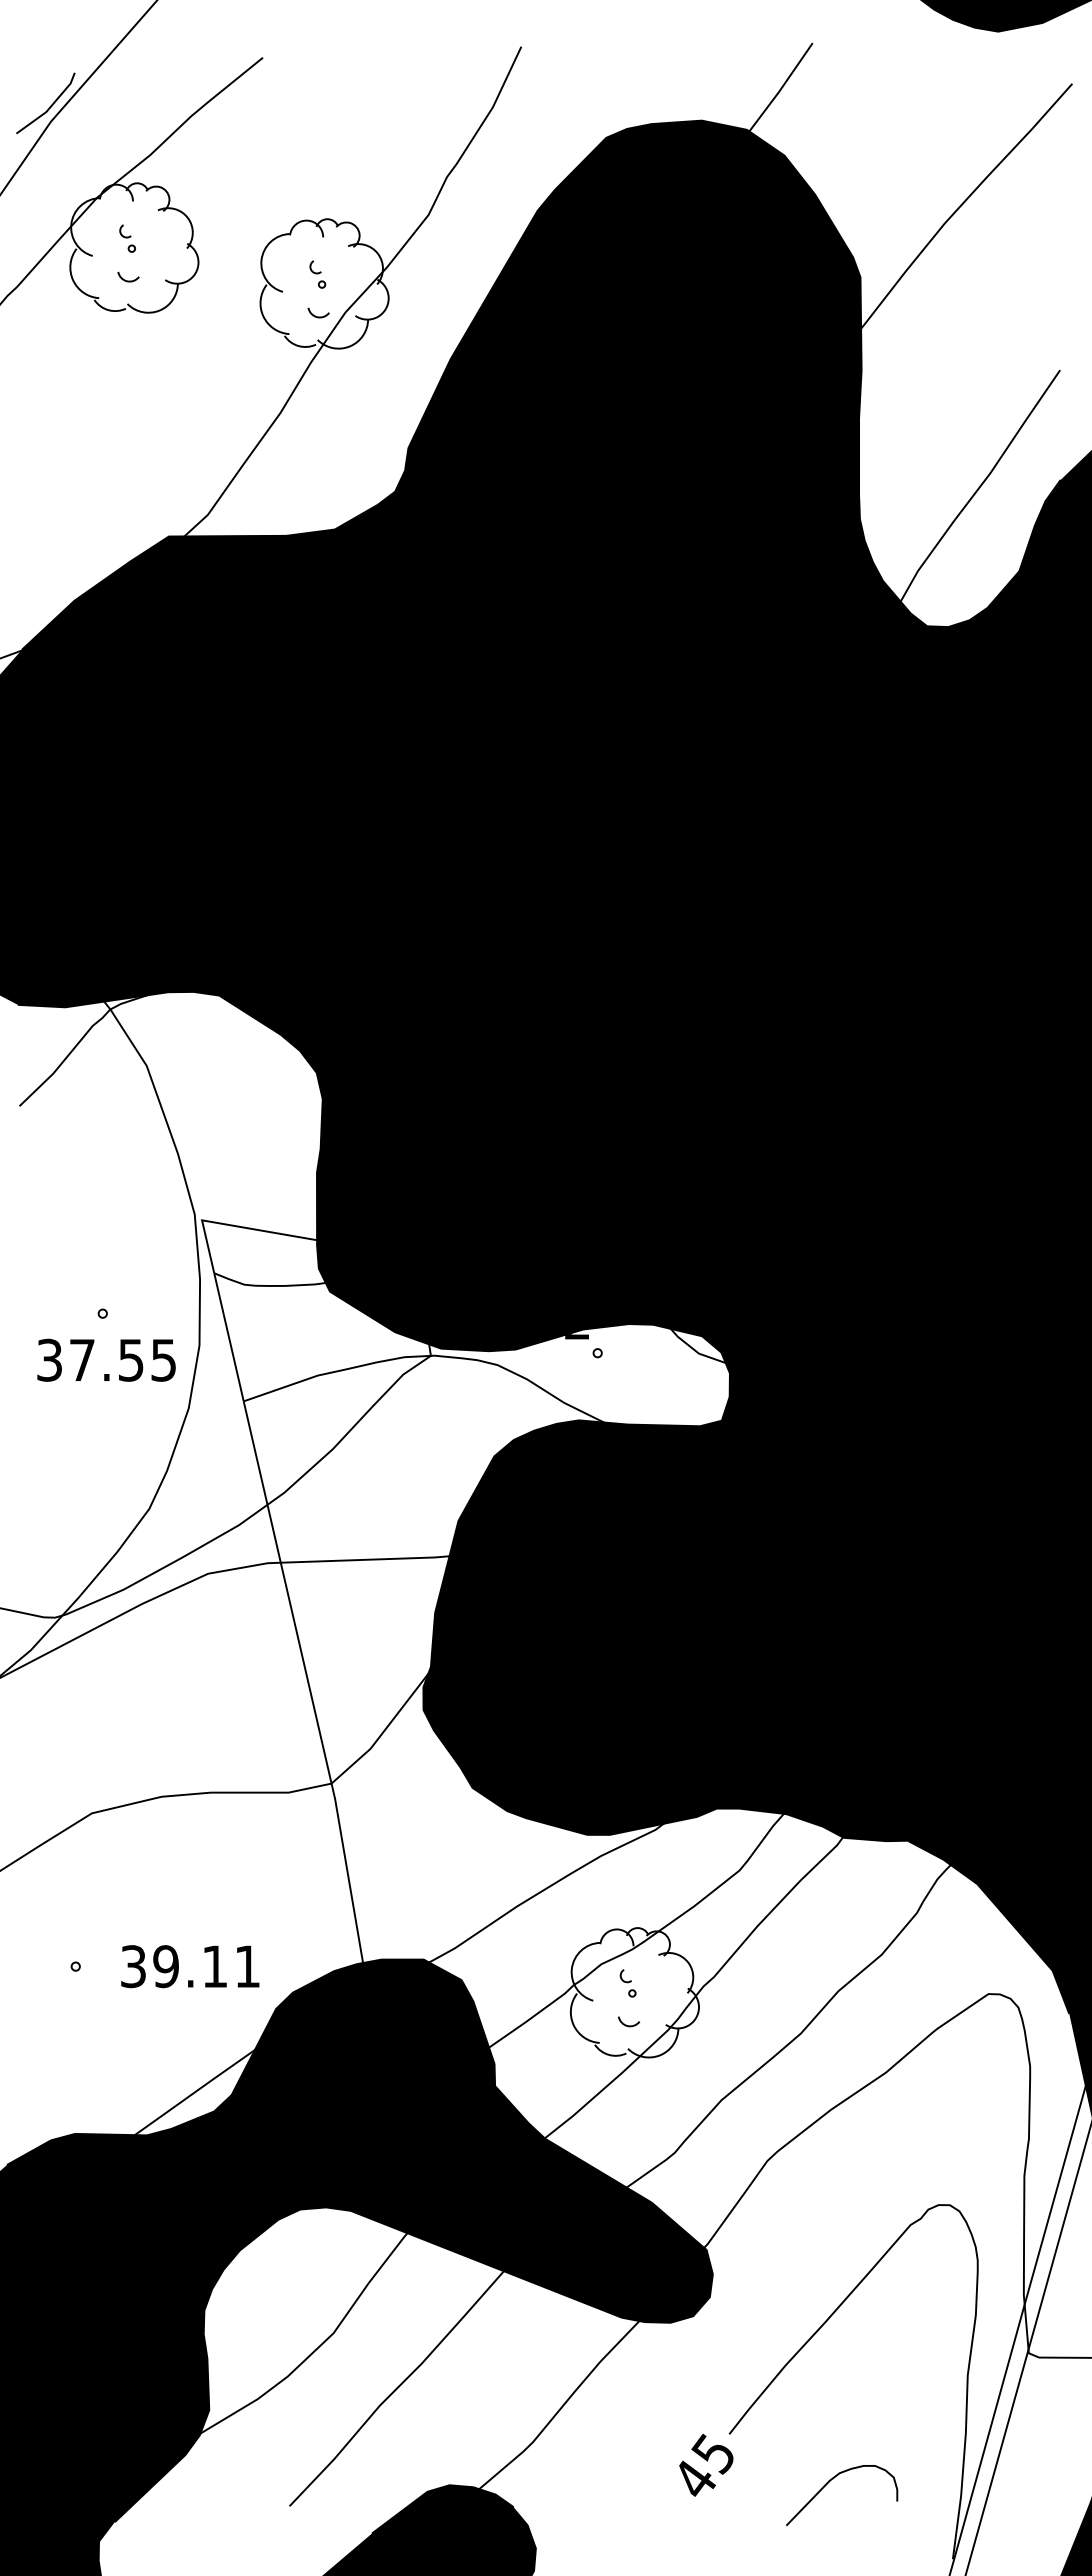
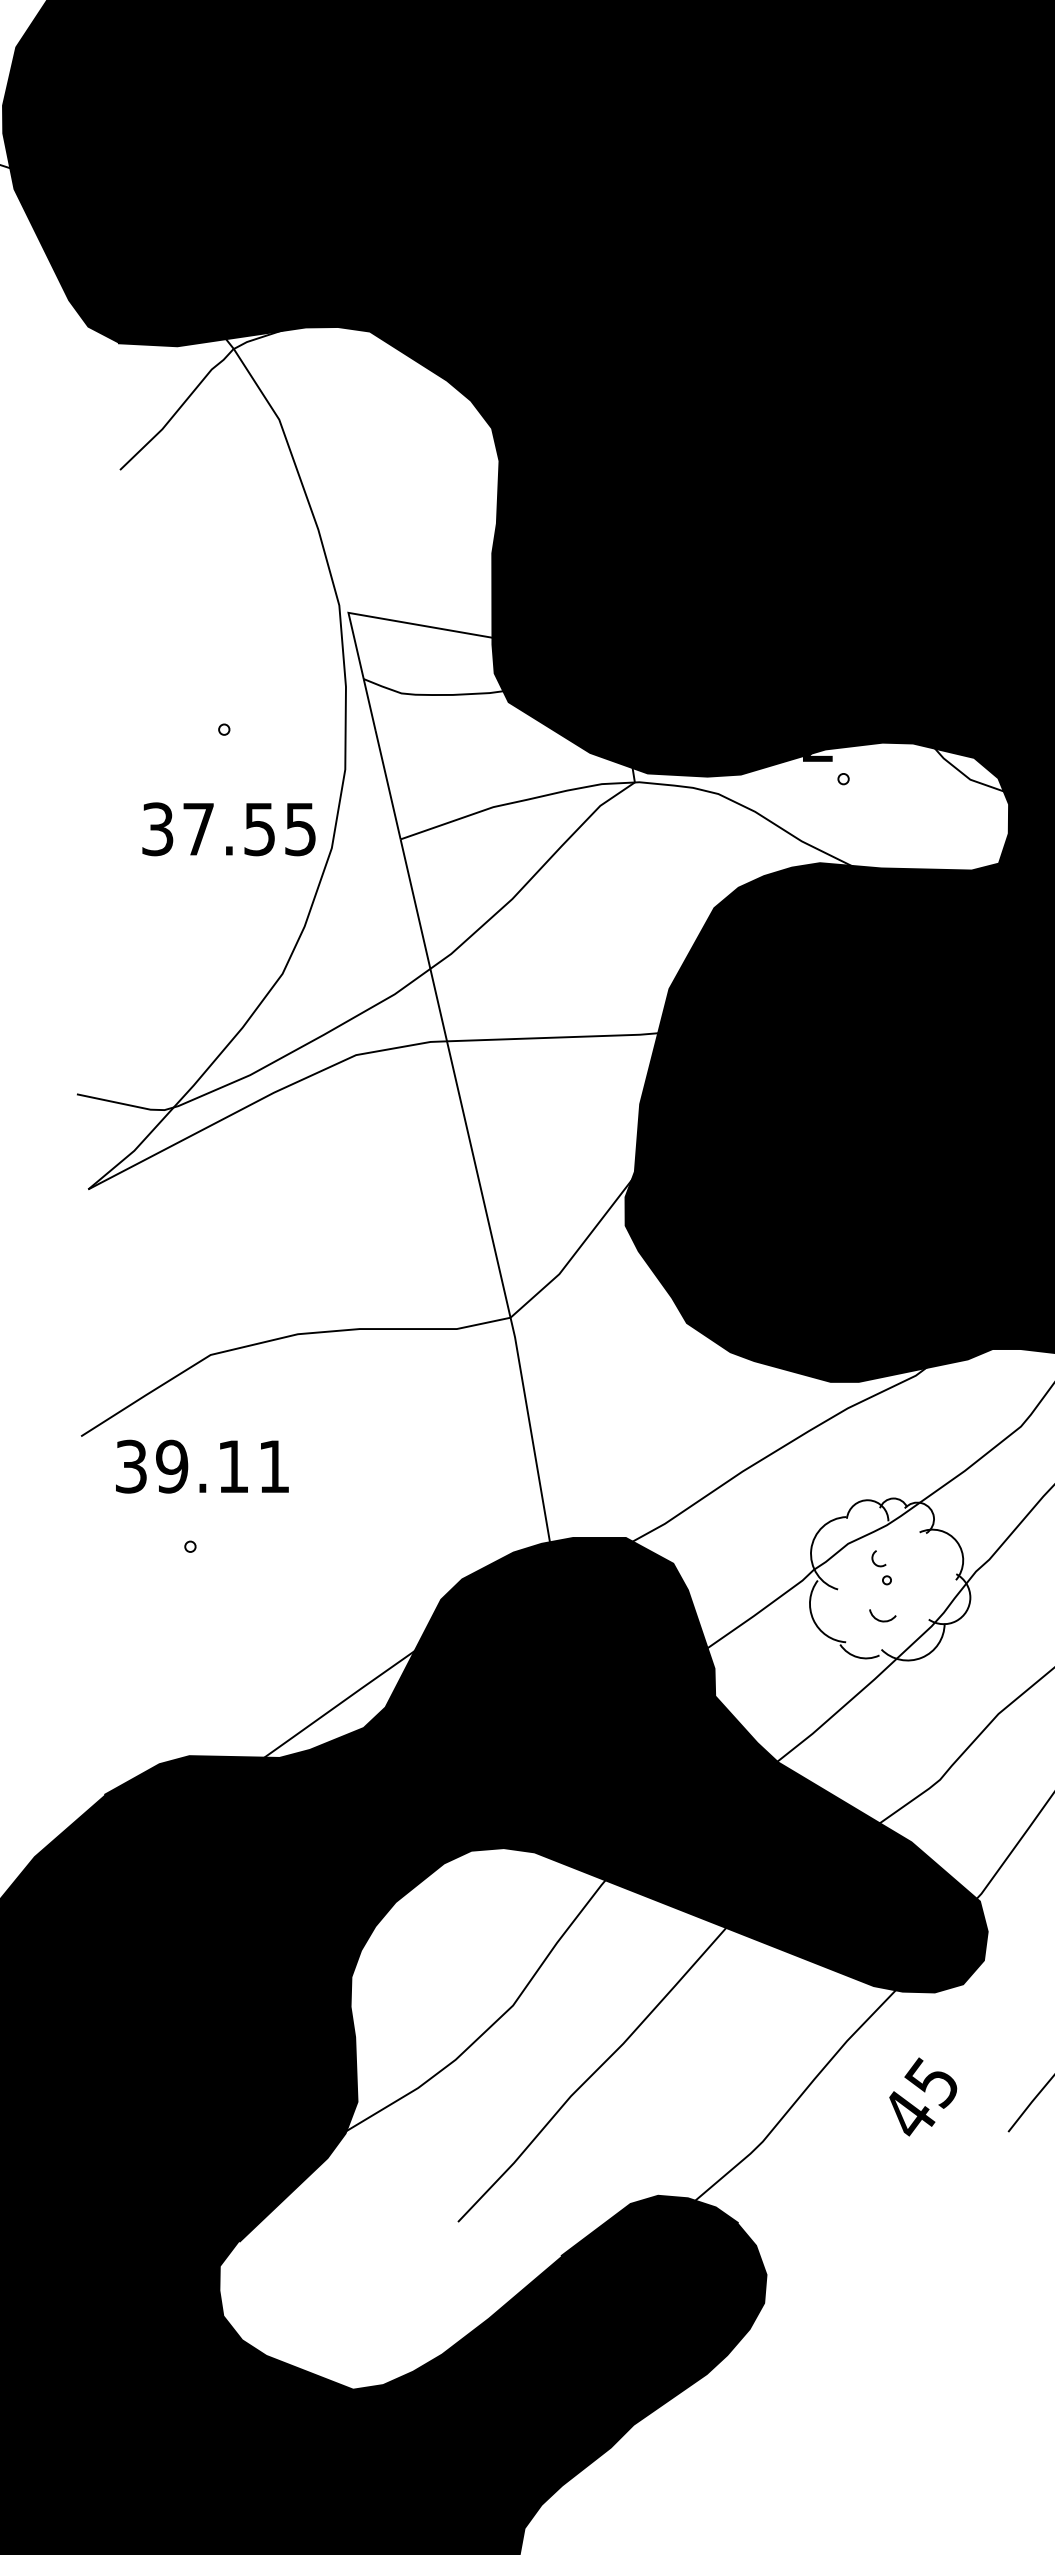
text: (106, 1359) -> (228, 828), moved
text: (190, 1966) -> (202, 1466), moved
text: (706, 2465) -> (923, 2097), moved

